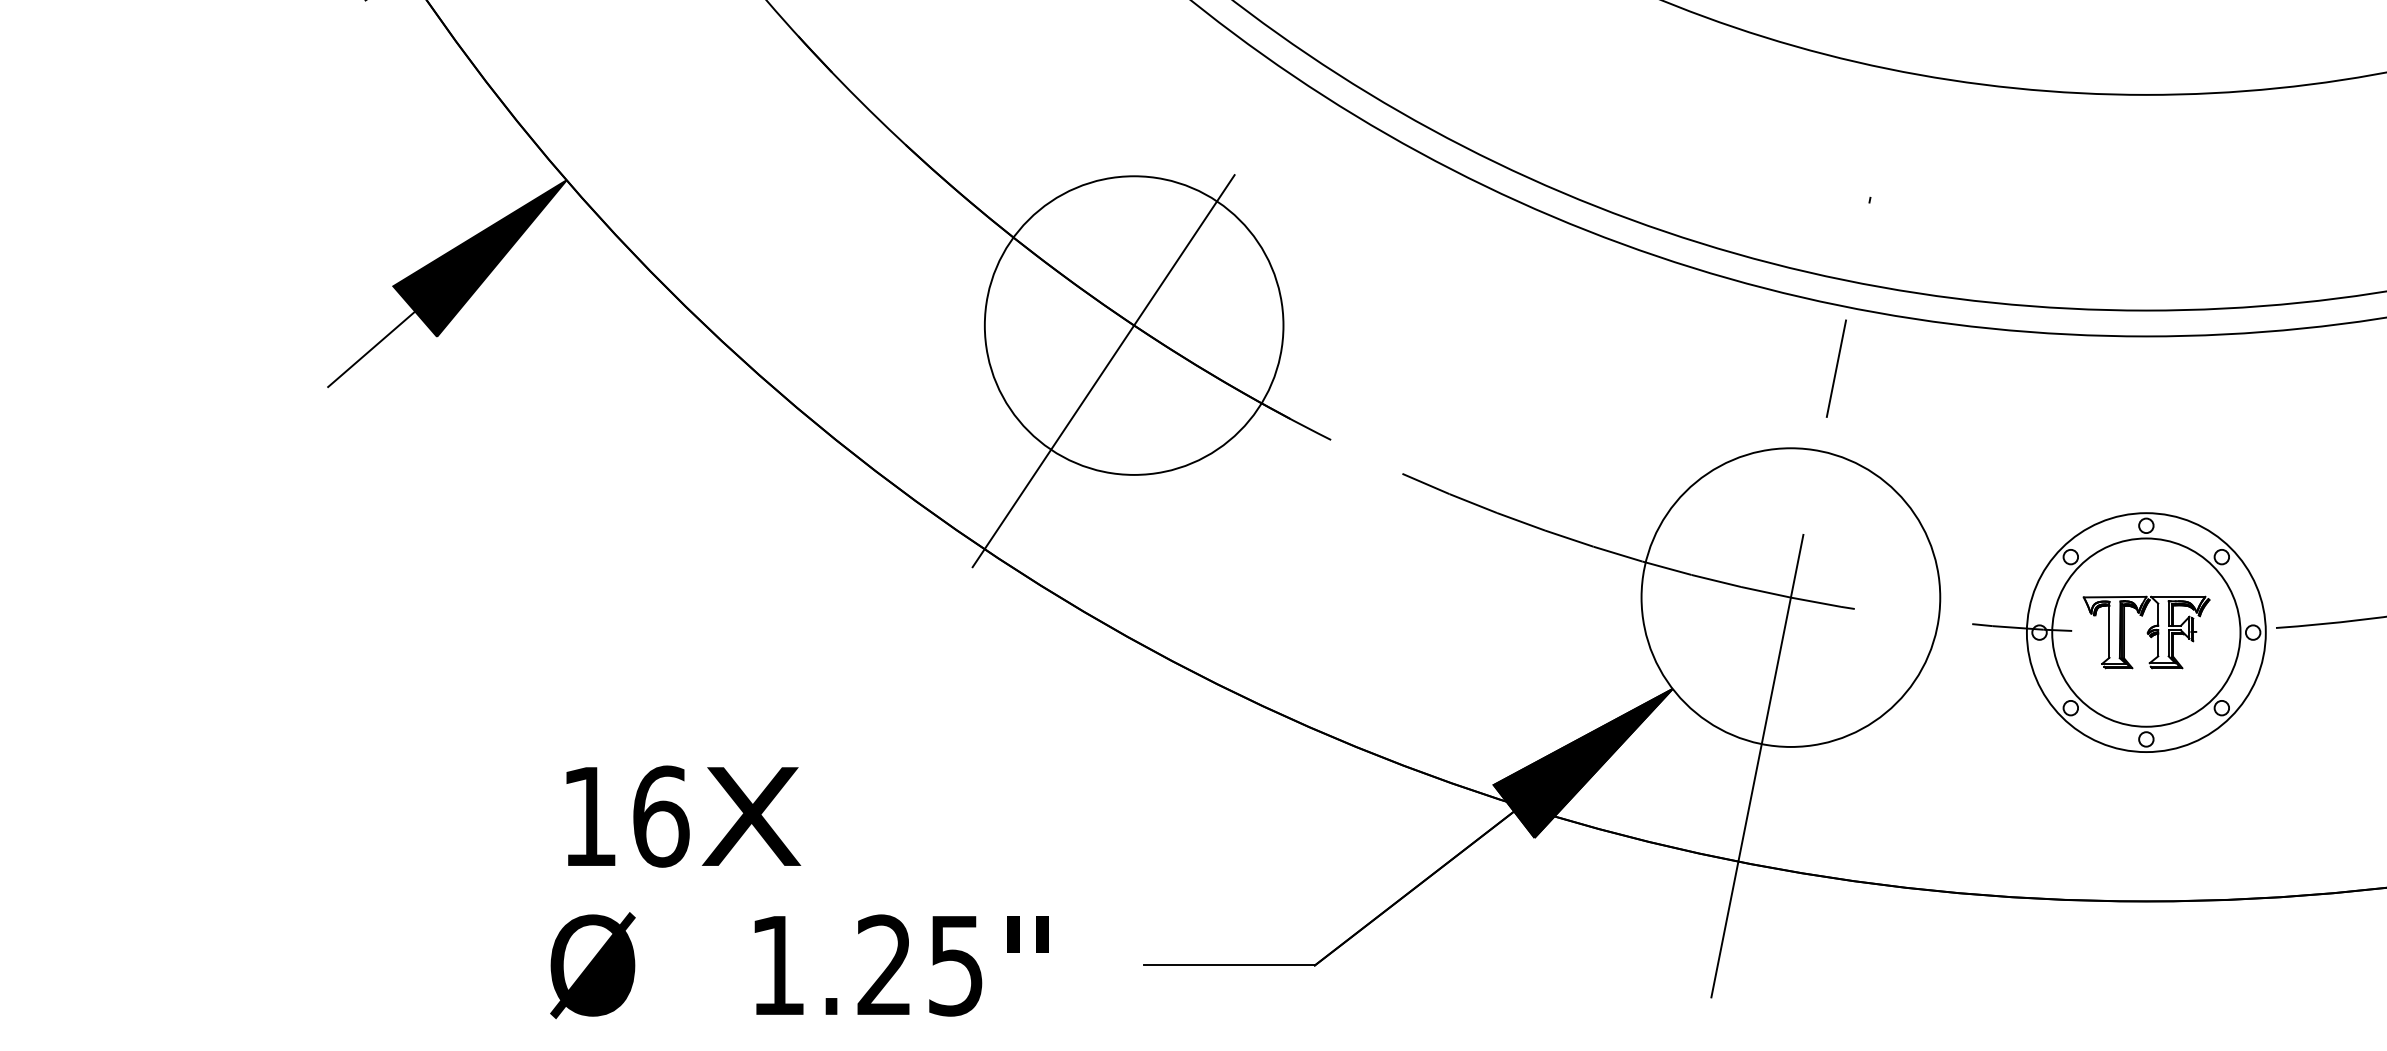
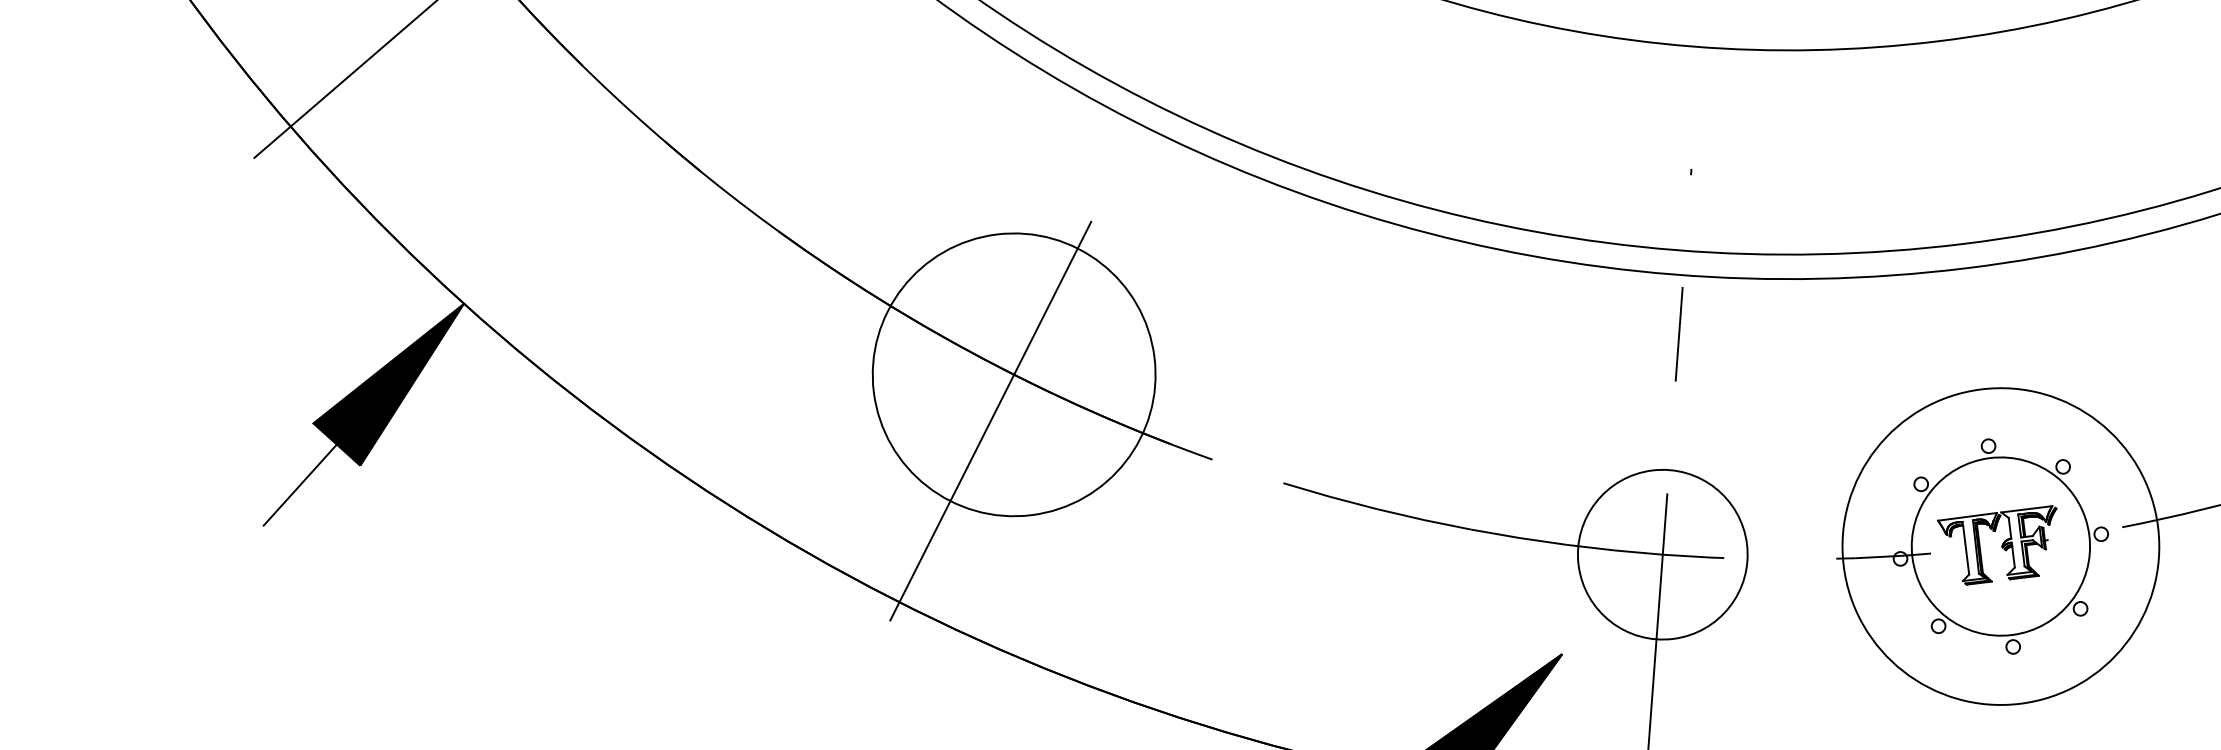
circle: (1790, 597) -> (1662, 554), size x0.6
circle: (2145, 632) -> (2000, 546), size x1.4

